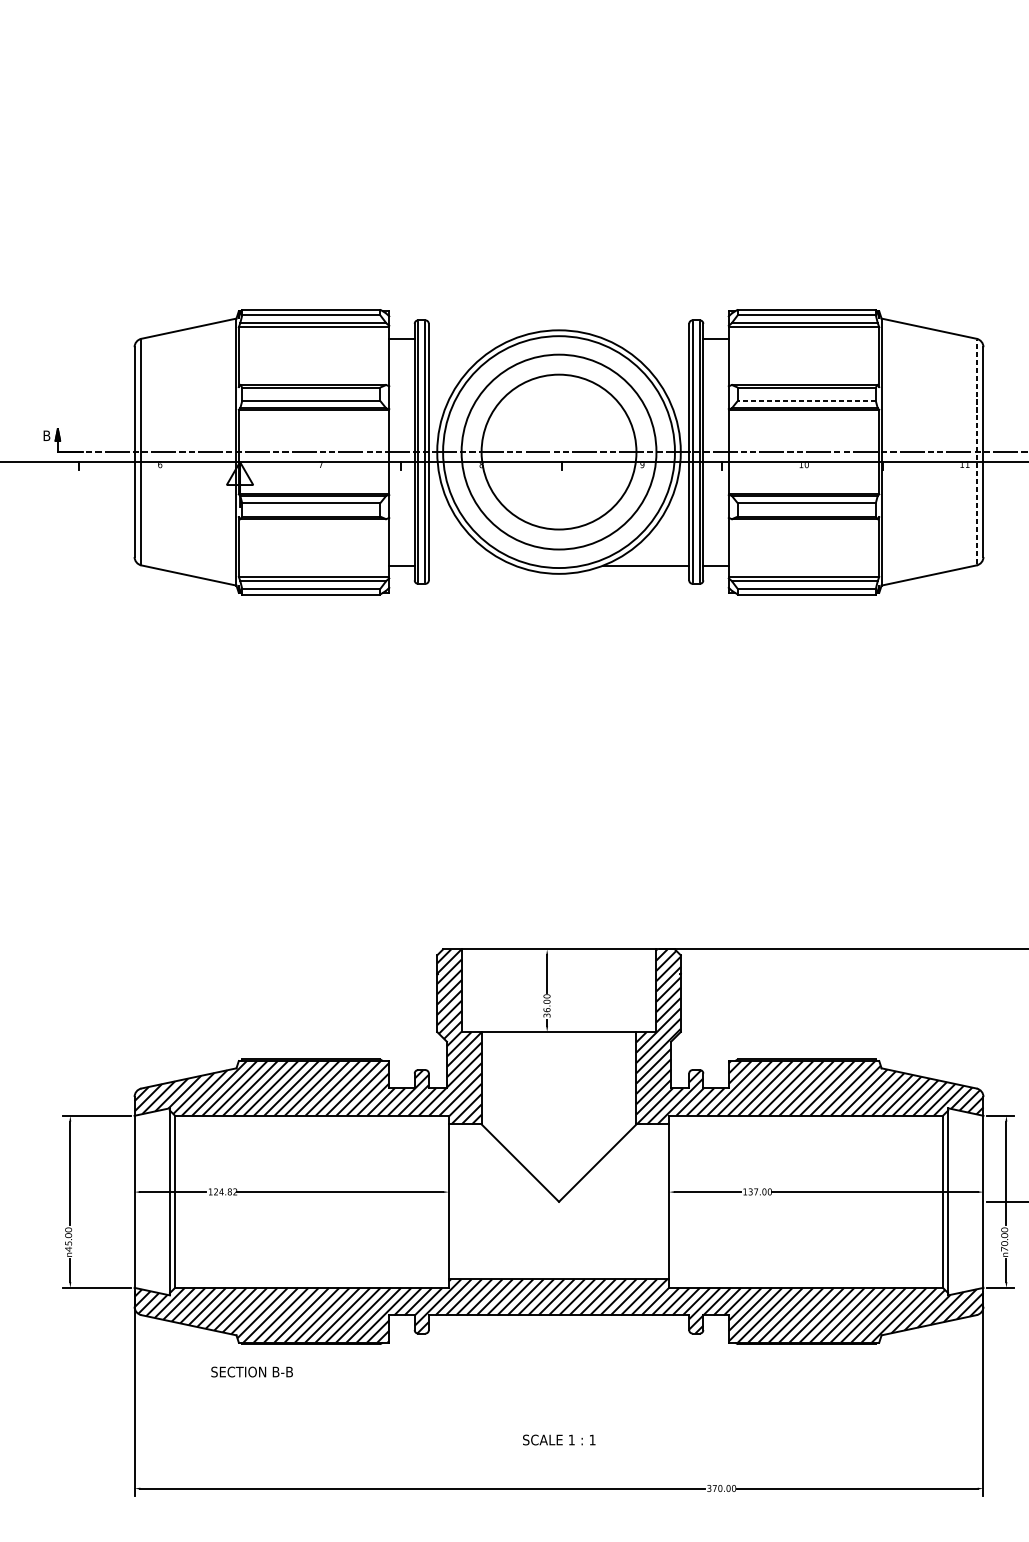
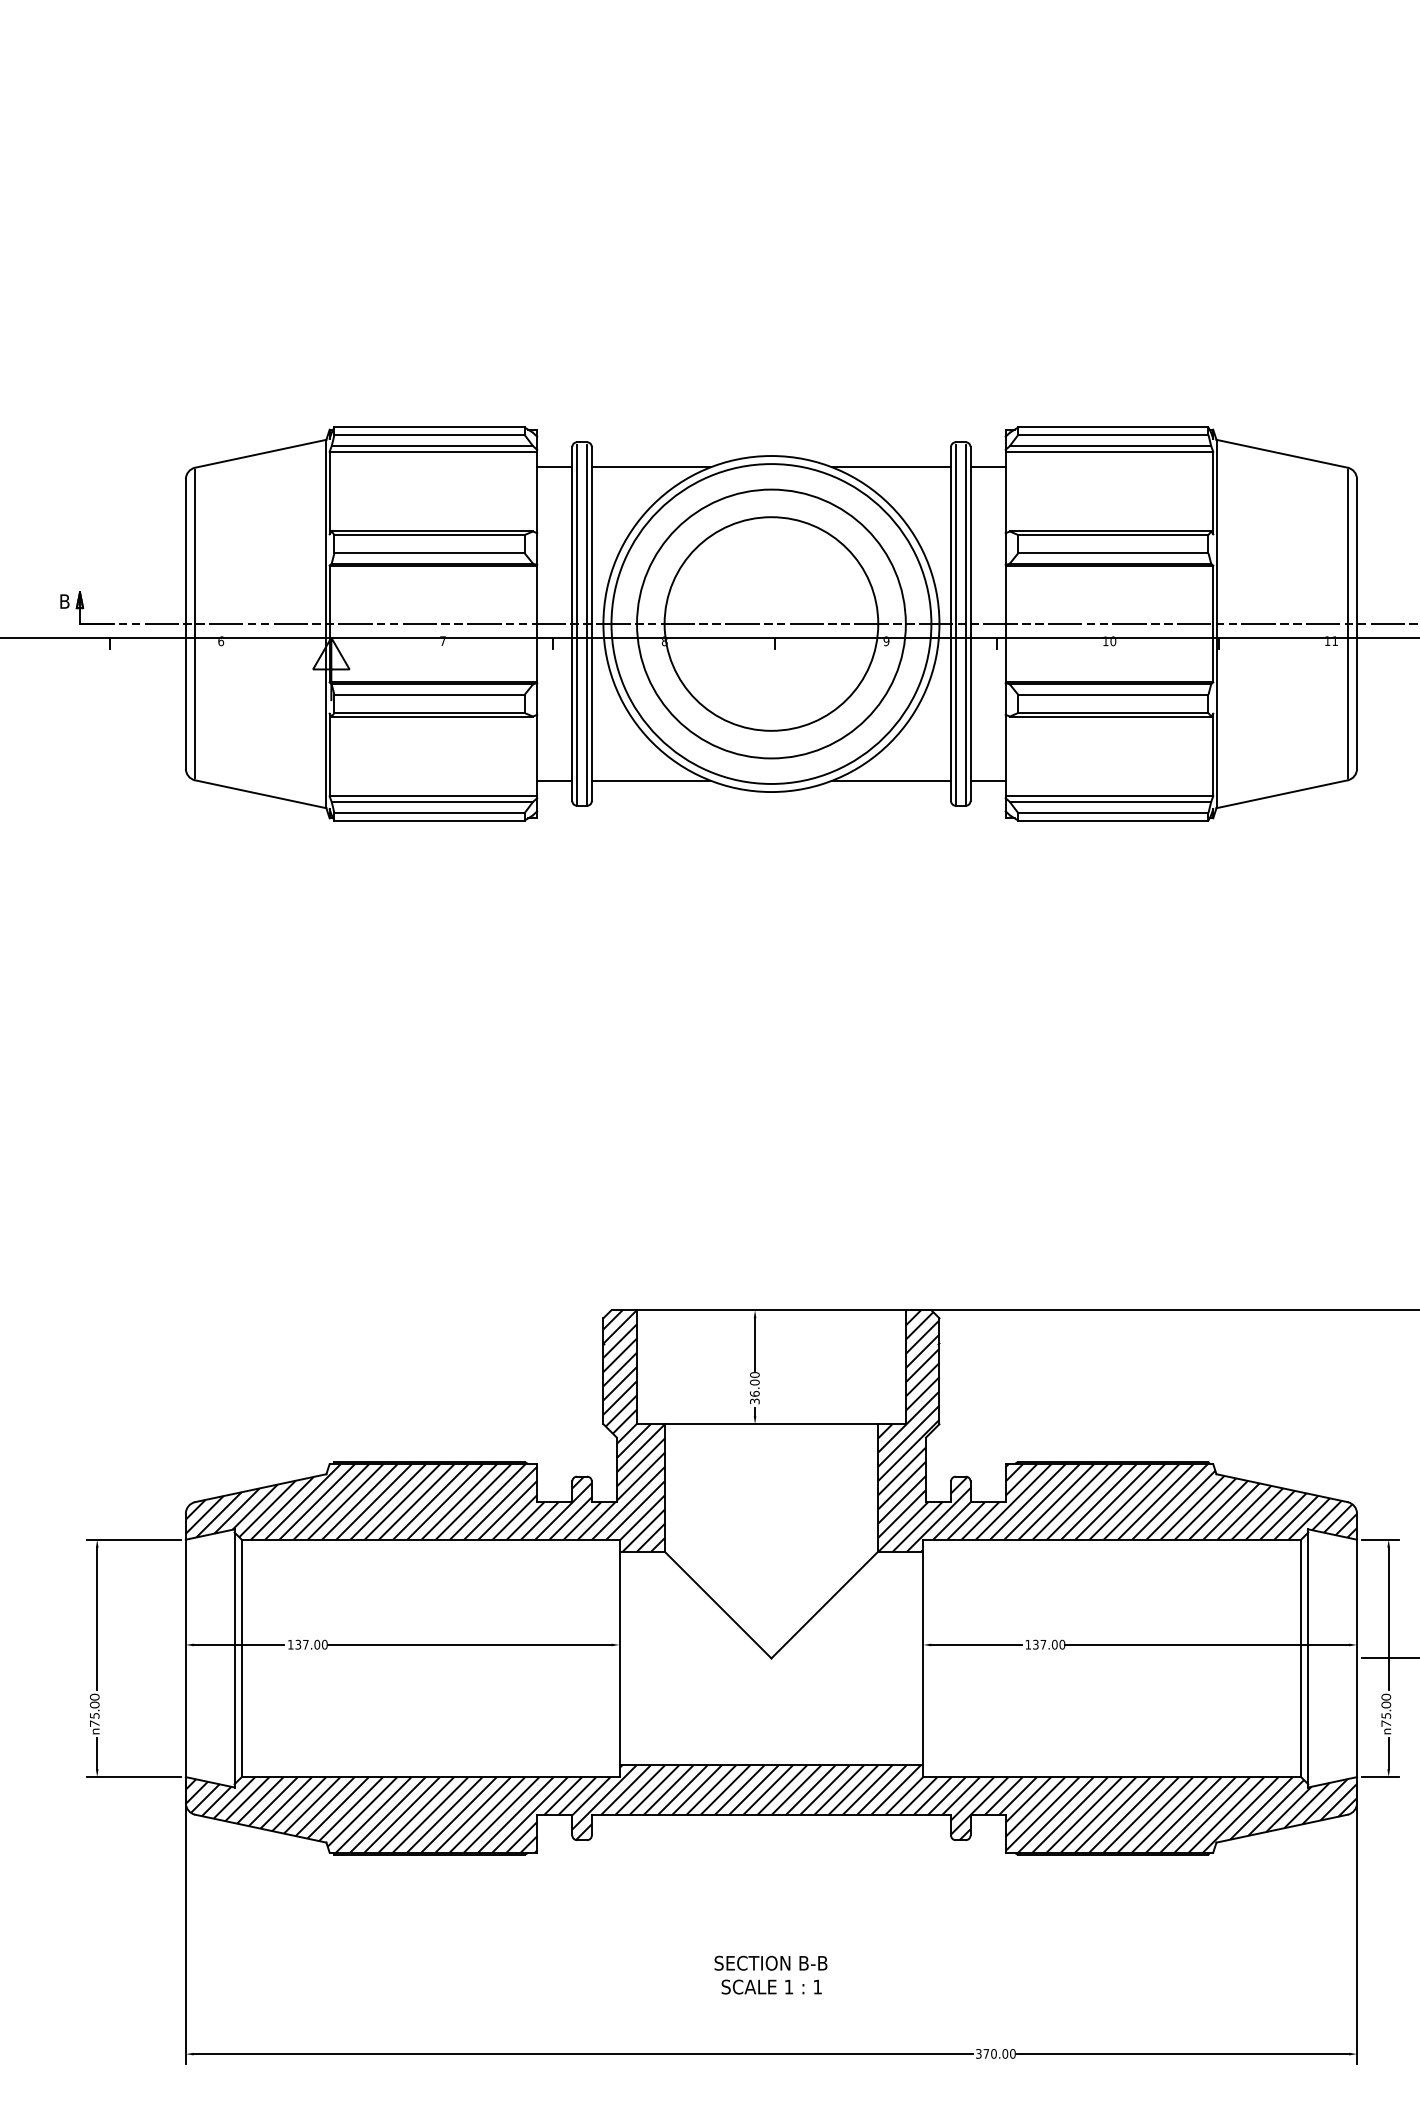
line: (471, 338) -> (650, 467), added
line: (646, 338) -> (891, 467), added
line: (806, 400) -> (1112, 553), dashed -> solid
line: (976, 451) -> (1347, 623), dashed -> solid
line: (471, 565) -> (650, 780), added
text: (225, 1191) -> (311, 1644), 124.82 -> 137.00
text: (1004, 1243) -> (1385, 1715), 70.00 -> 75.00
text: (68, 1249) -> (94, 1723), 45.00 -> 75.00
text: (251, 1371) -> (770, 1962), moved

